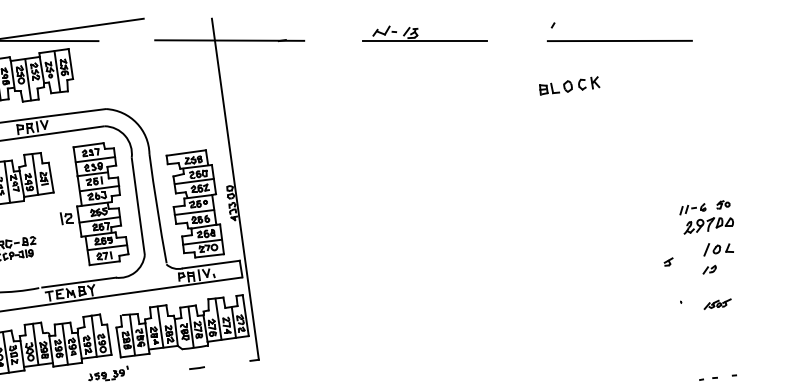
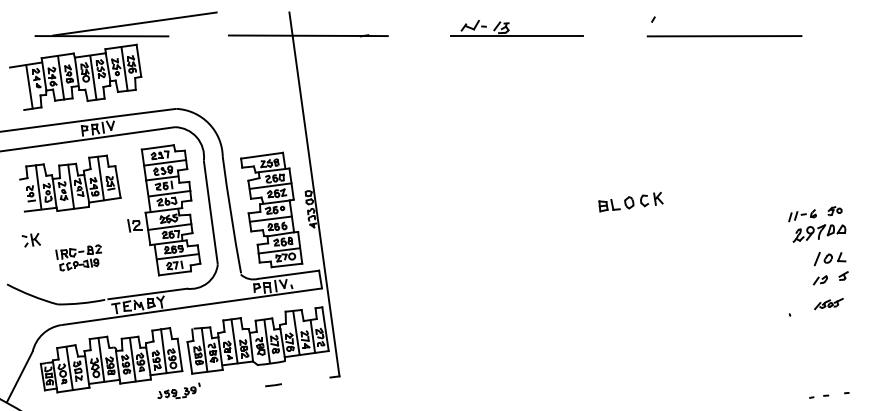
part: (569, 85) -> (630, 201), moved
part: (668, 261) -> (843, 275), moved
part: (717, 304) -> (828, 304), moved

